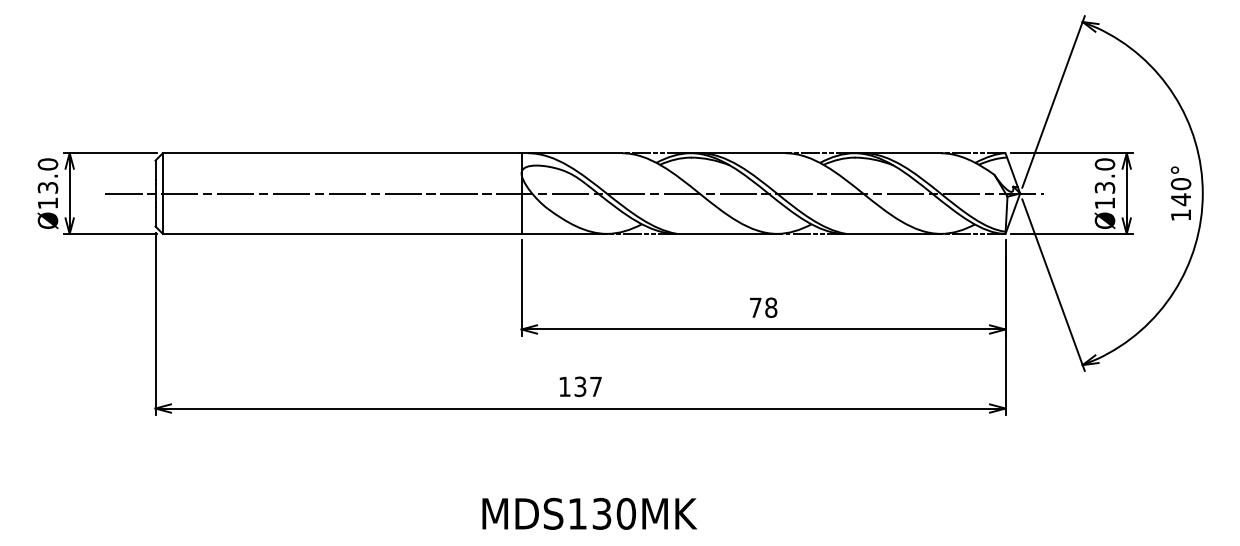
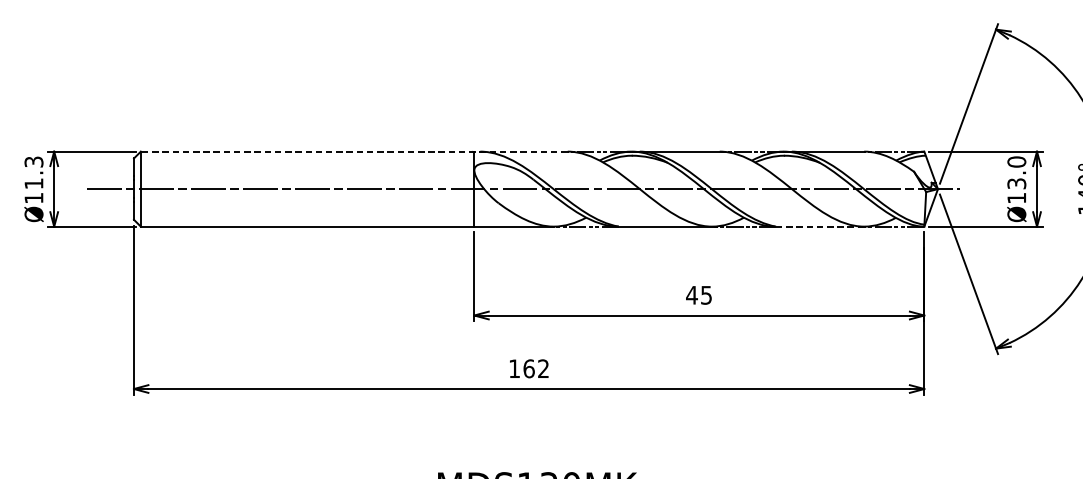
line: (392, 153) -> (354, 151), solid -> dashed
text: (47, 175) -> (33, 172), Ø13.0 -> Ø11.3
line: (893, 233) -> (820, 226), solid -> dashed
text: (763, 307) -> (699, 295), 78 -> 45
text: (587, 386) -> (535, 368), 137 -> 162

